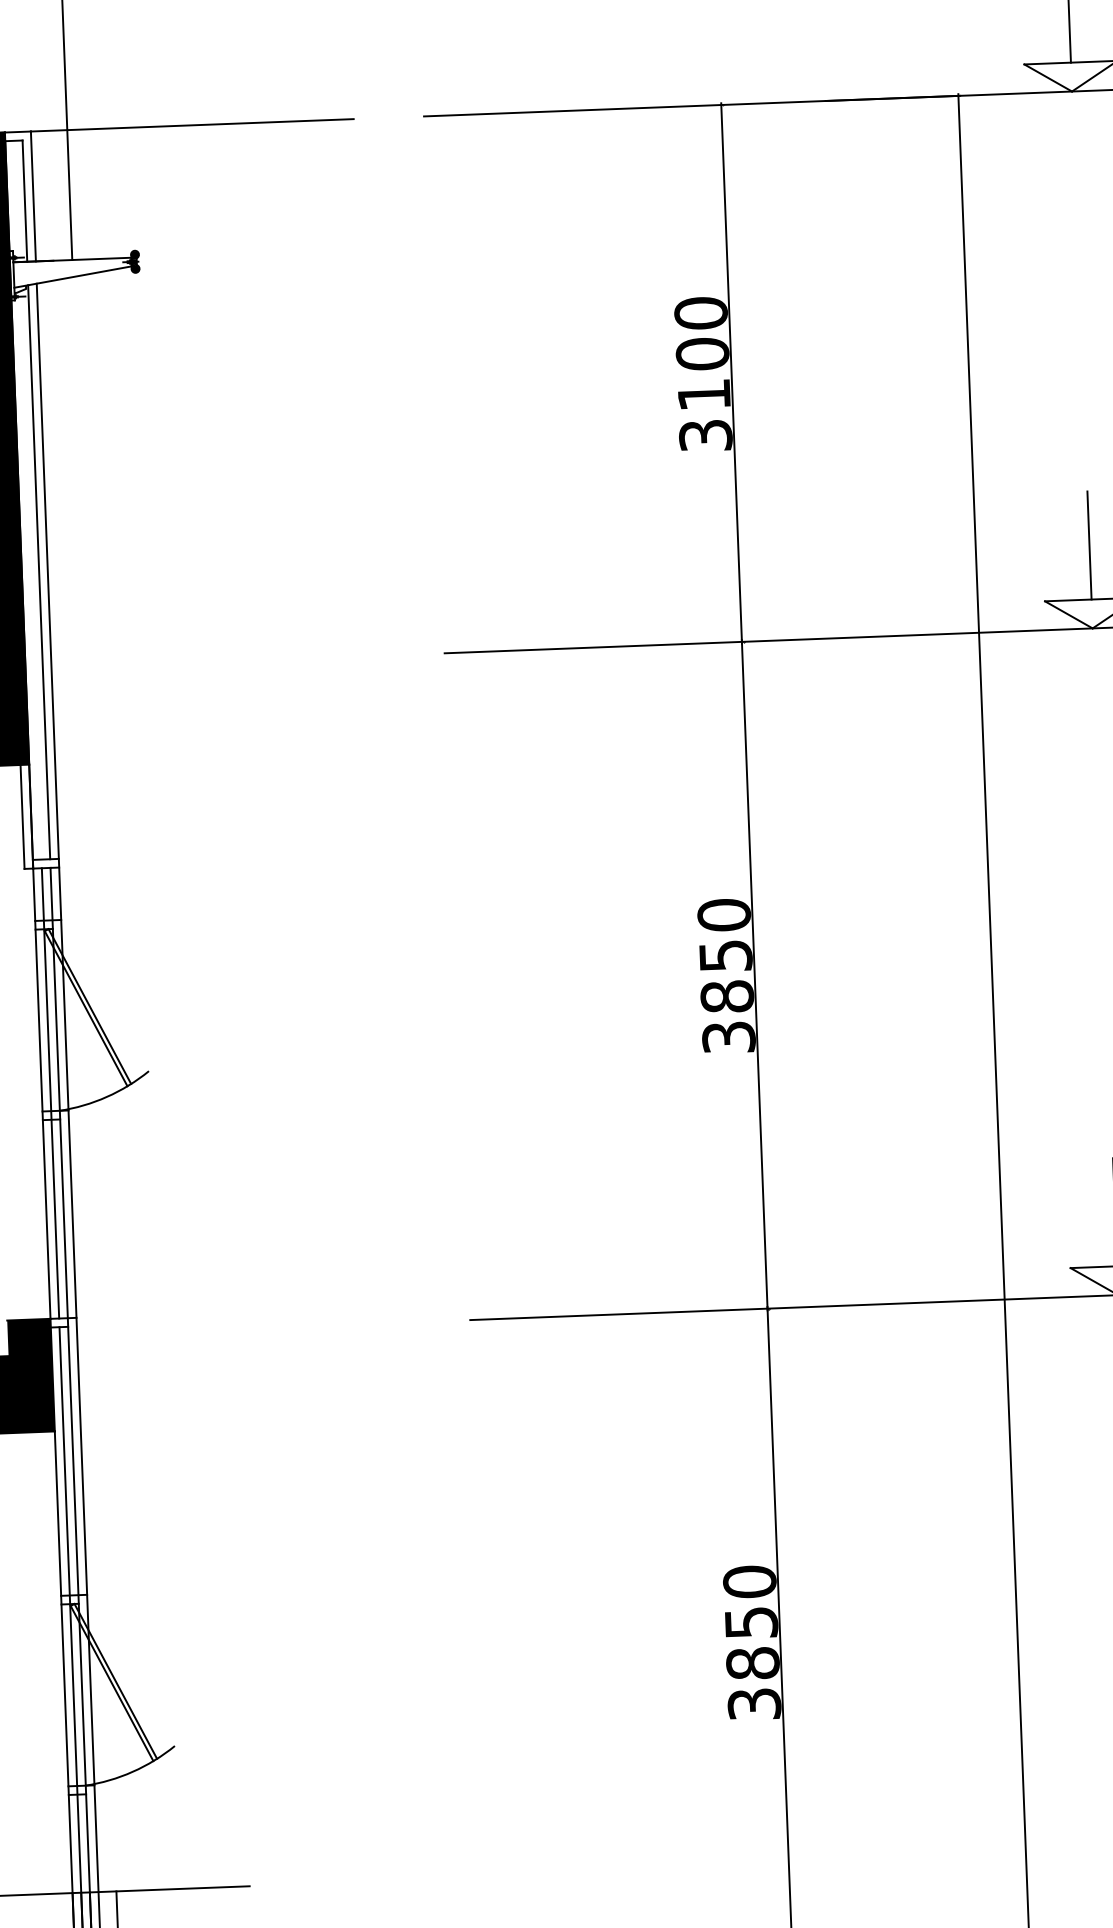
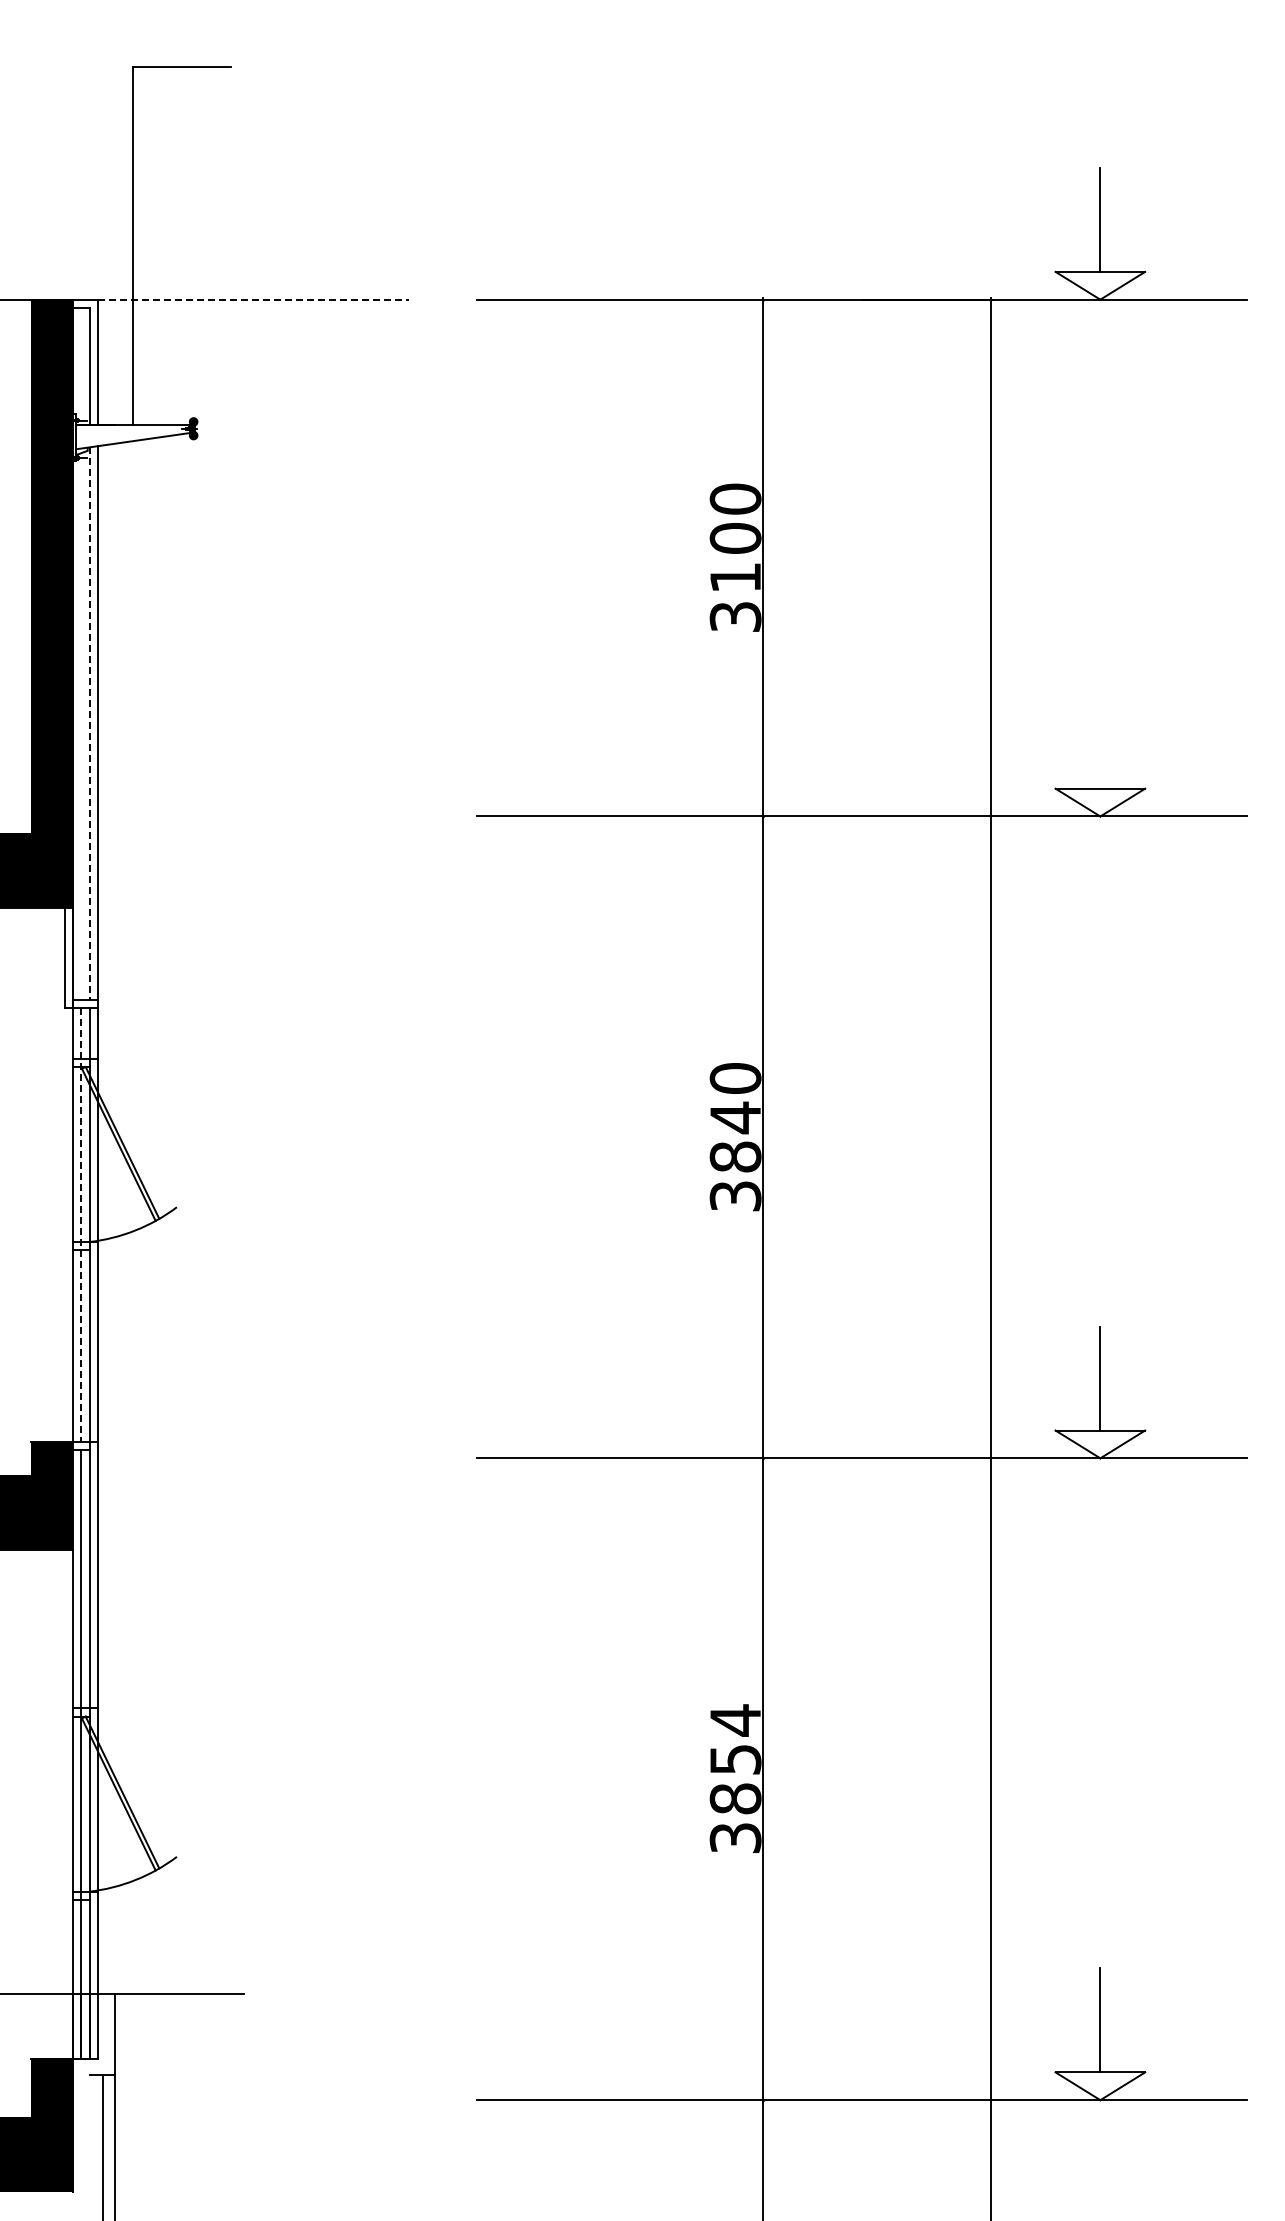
line: (193, 125) -> (254, 299), solid -> dashed
line: (1089, 545) -> (1100, 736), removed
line: (38, 573) -> (89, 724), solid -> dashed
text: (725, 955) -> (735, 1117), 3850 -> 3840
line: (50, 1092) -> (81, 1224), solid -> dashed
text: (749, 1582) -> (735, 1720), 3850 -> 3854

